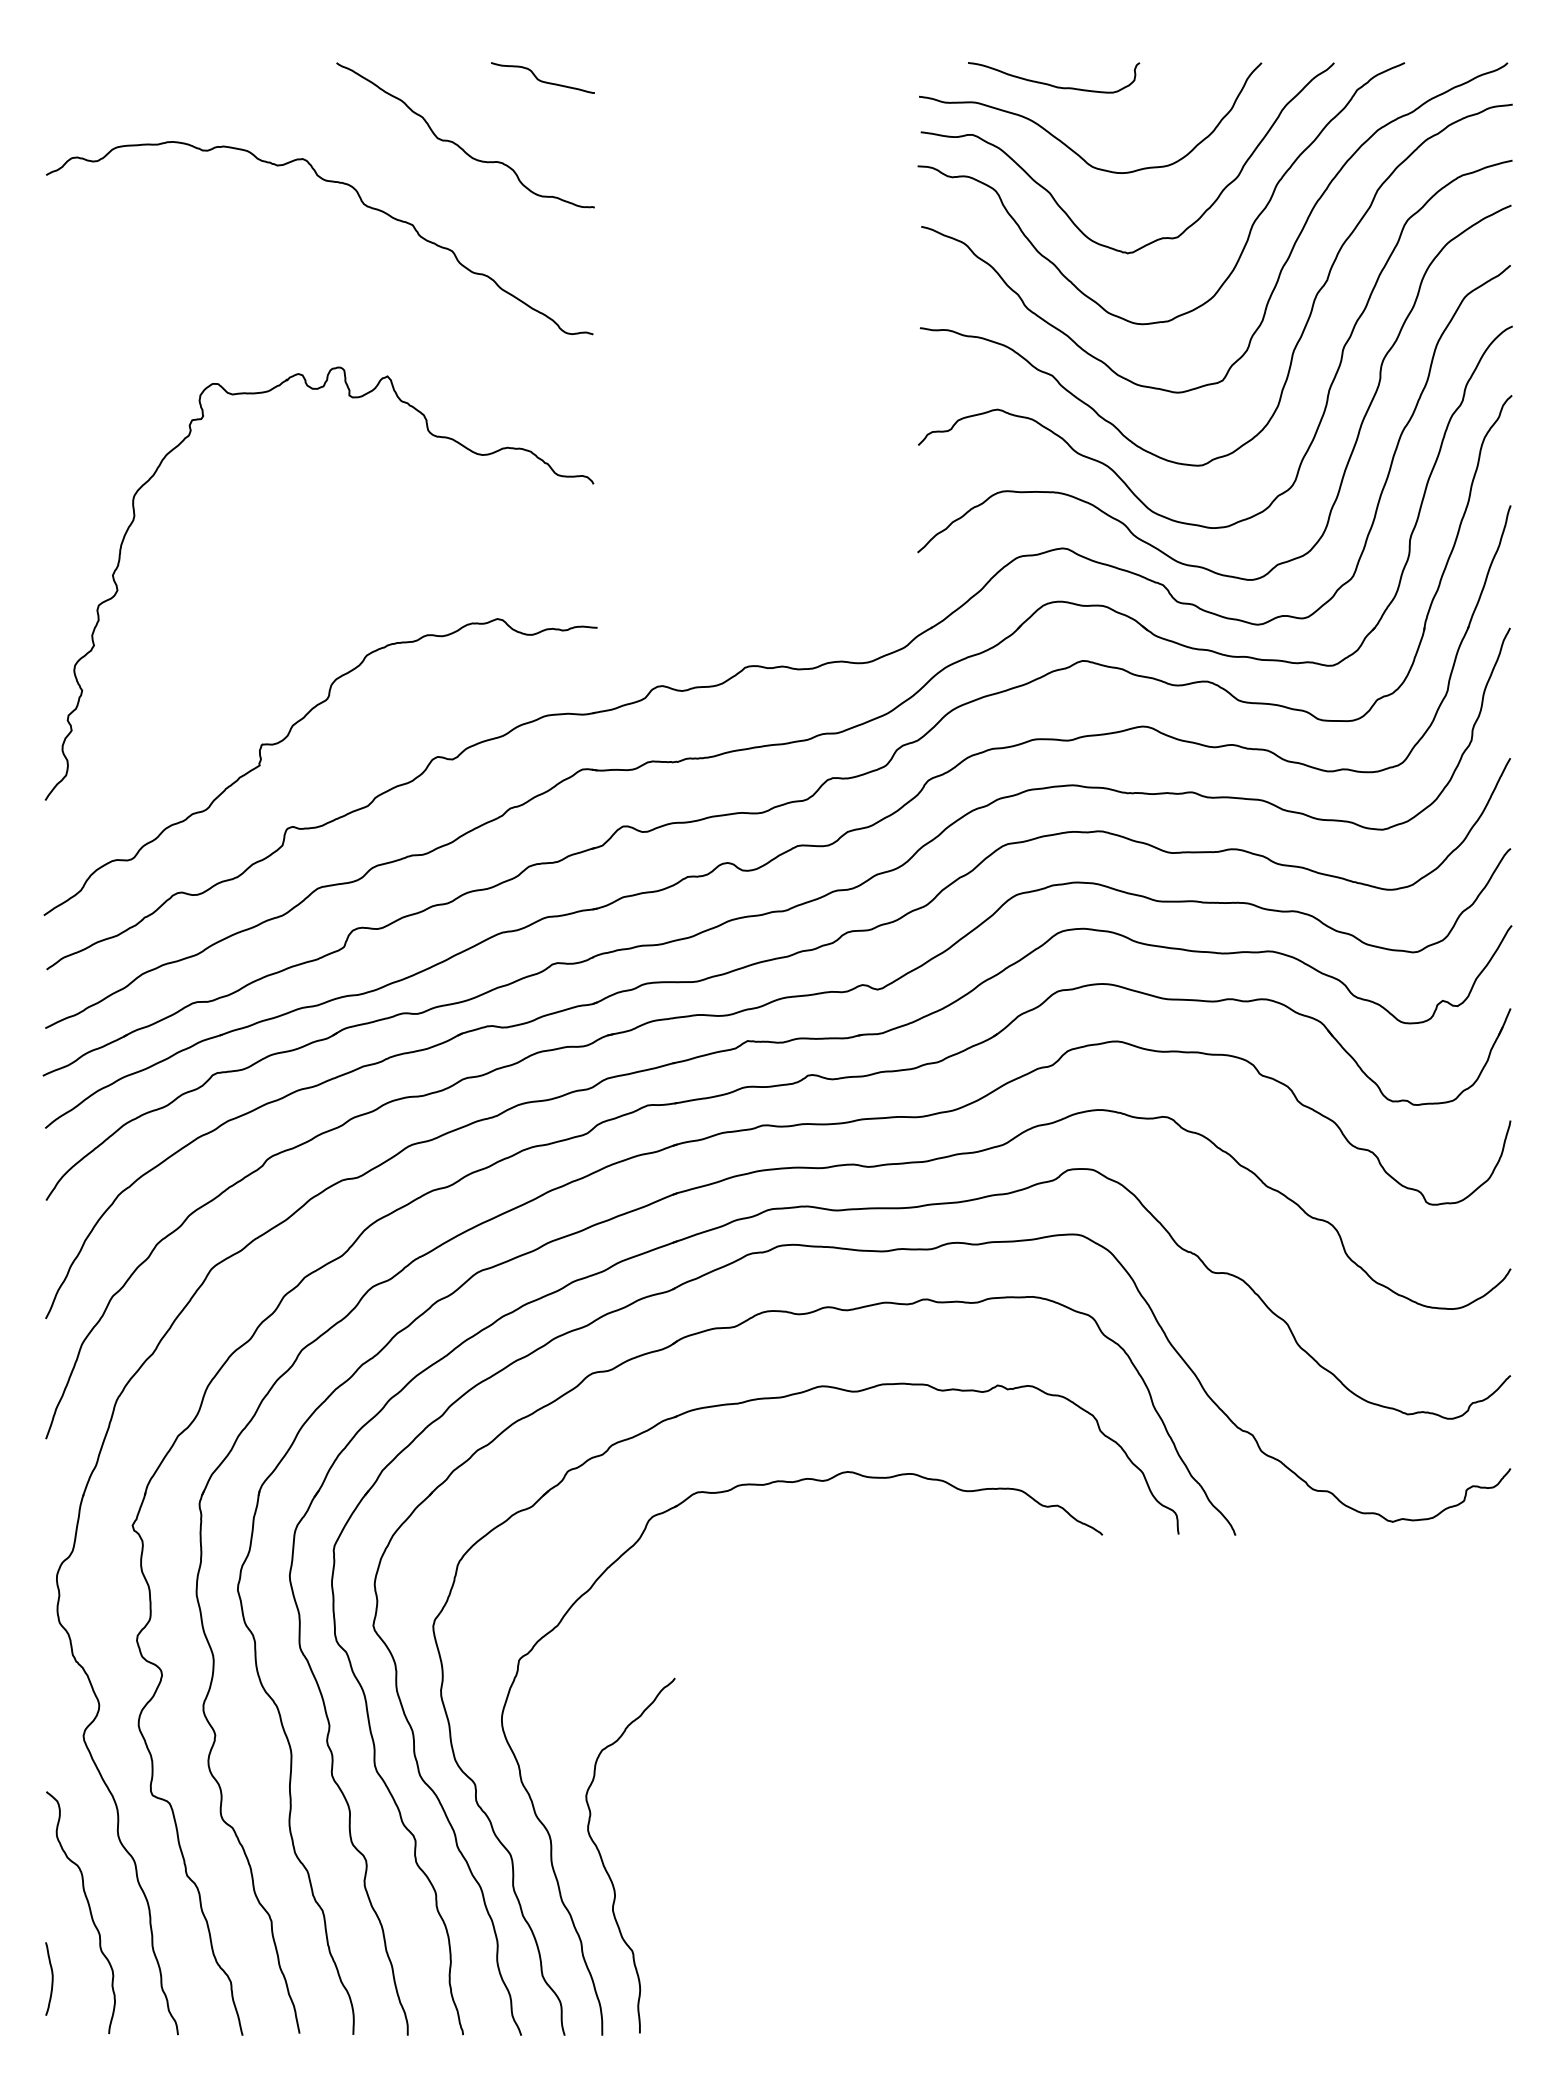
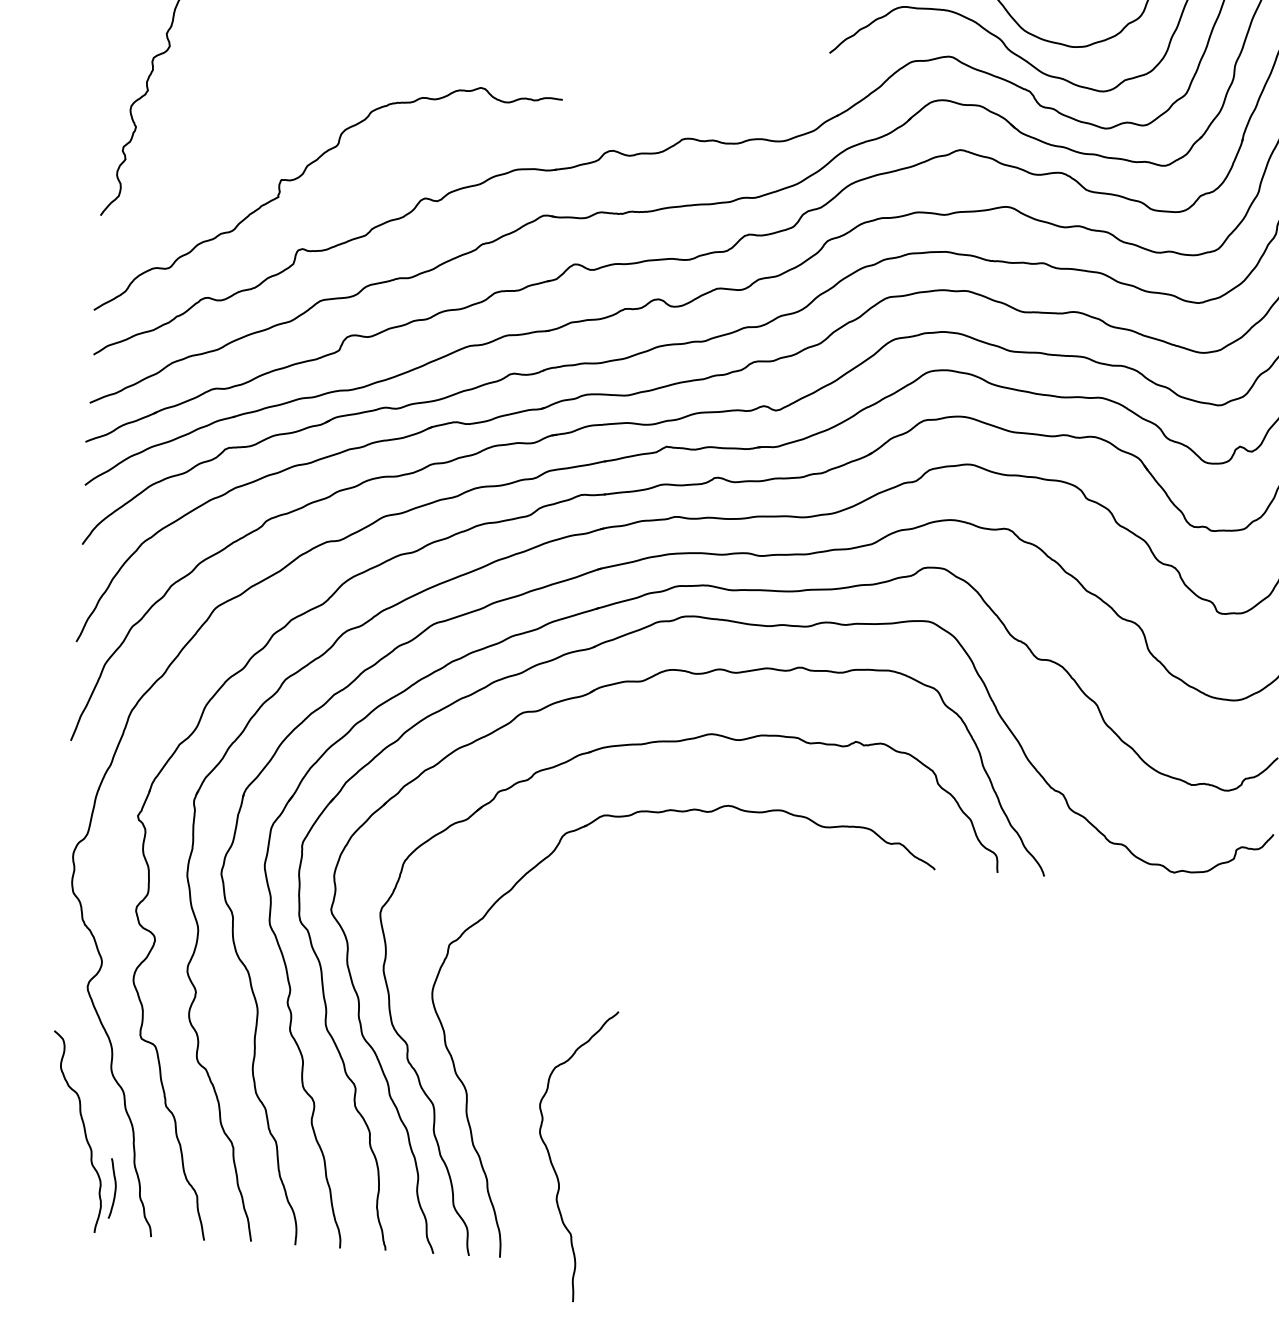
curve: (606, 1868) -> (553, 1164), moved
curve: (51, 1978) -> (114, 1188), moved

